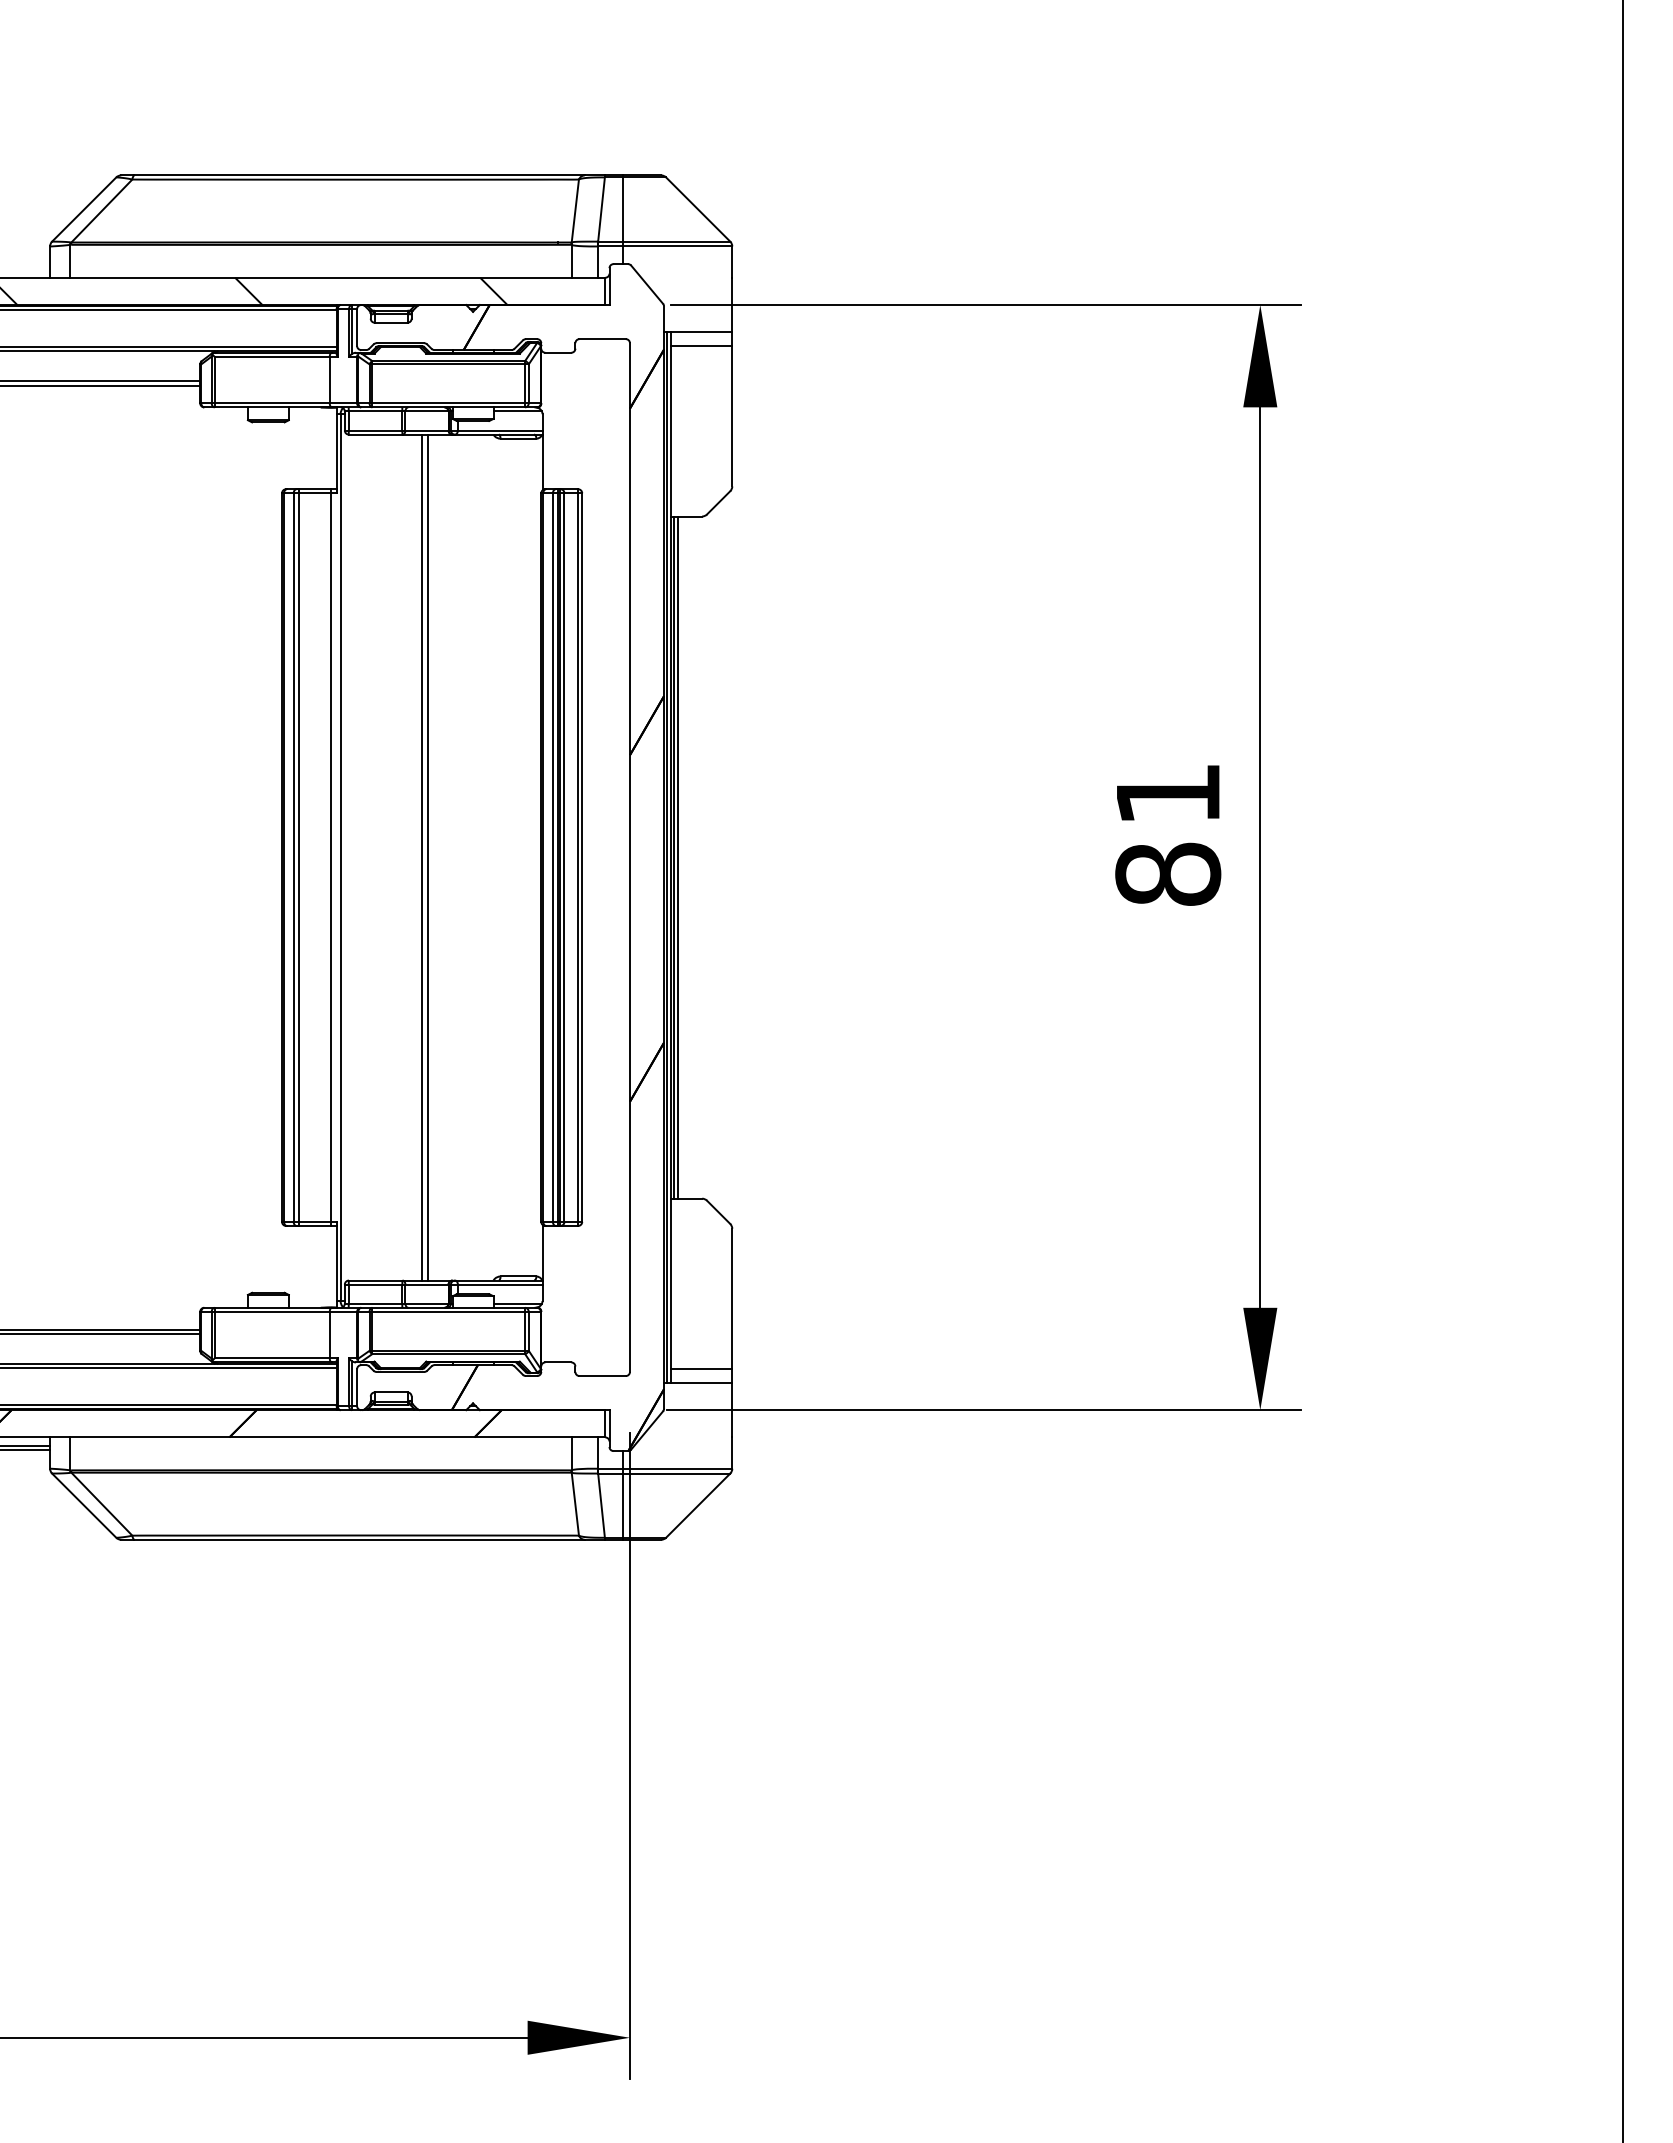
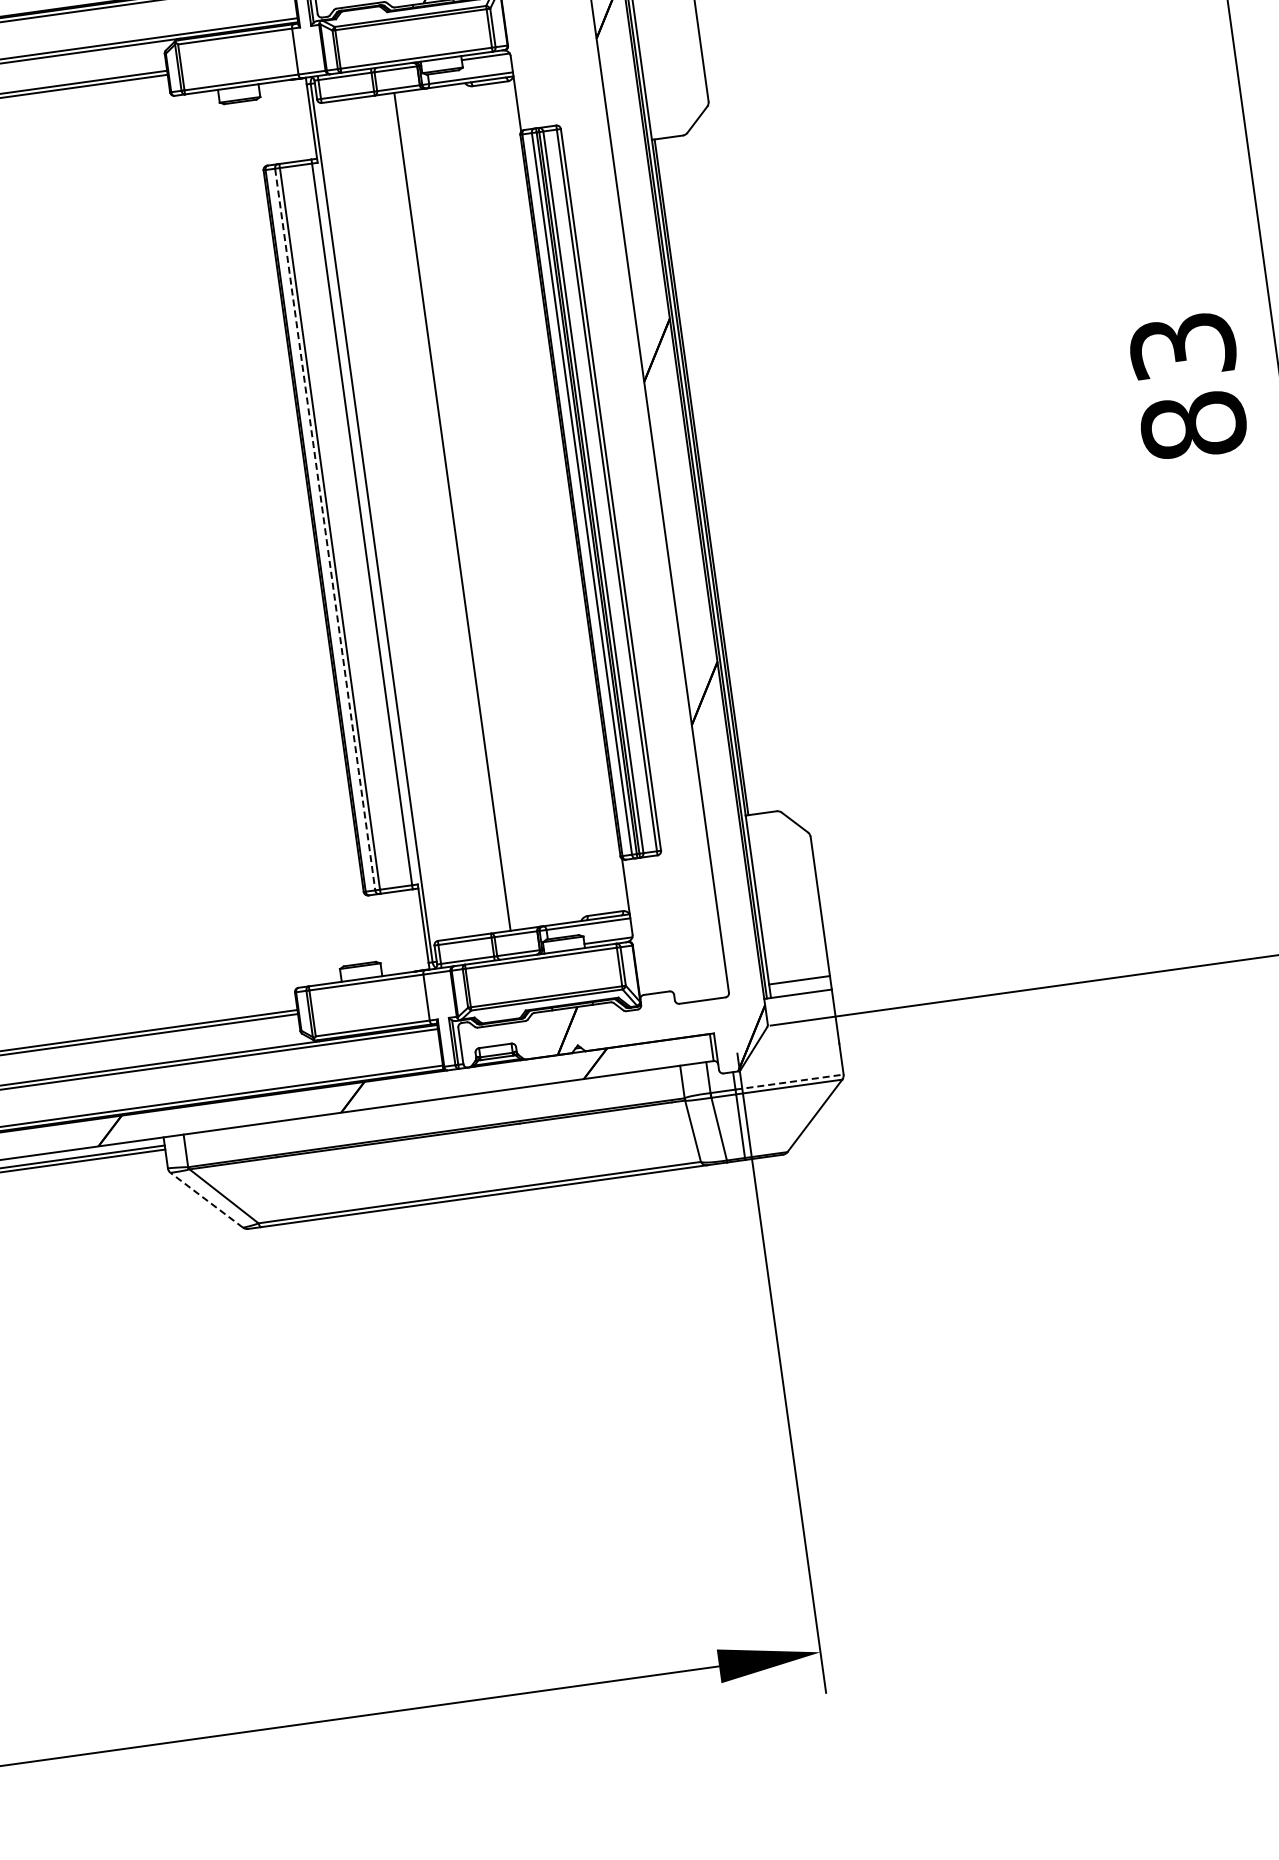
text: (1168, 794) -> (1183, 346), 81 -> 83
line: (427, 857) -> (457, 511), removed
line: (677, 857) -> (705, 476), removed
line: (293, 858) -> (325, 530), solid -> dashed
line: (677, 1468) -> (789, 1081), solid -> dashed
line: (83, 1505) -> (206, 1200), solid -> dashed

